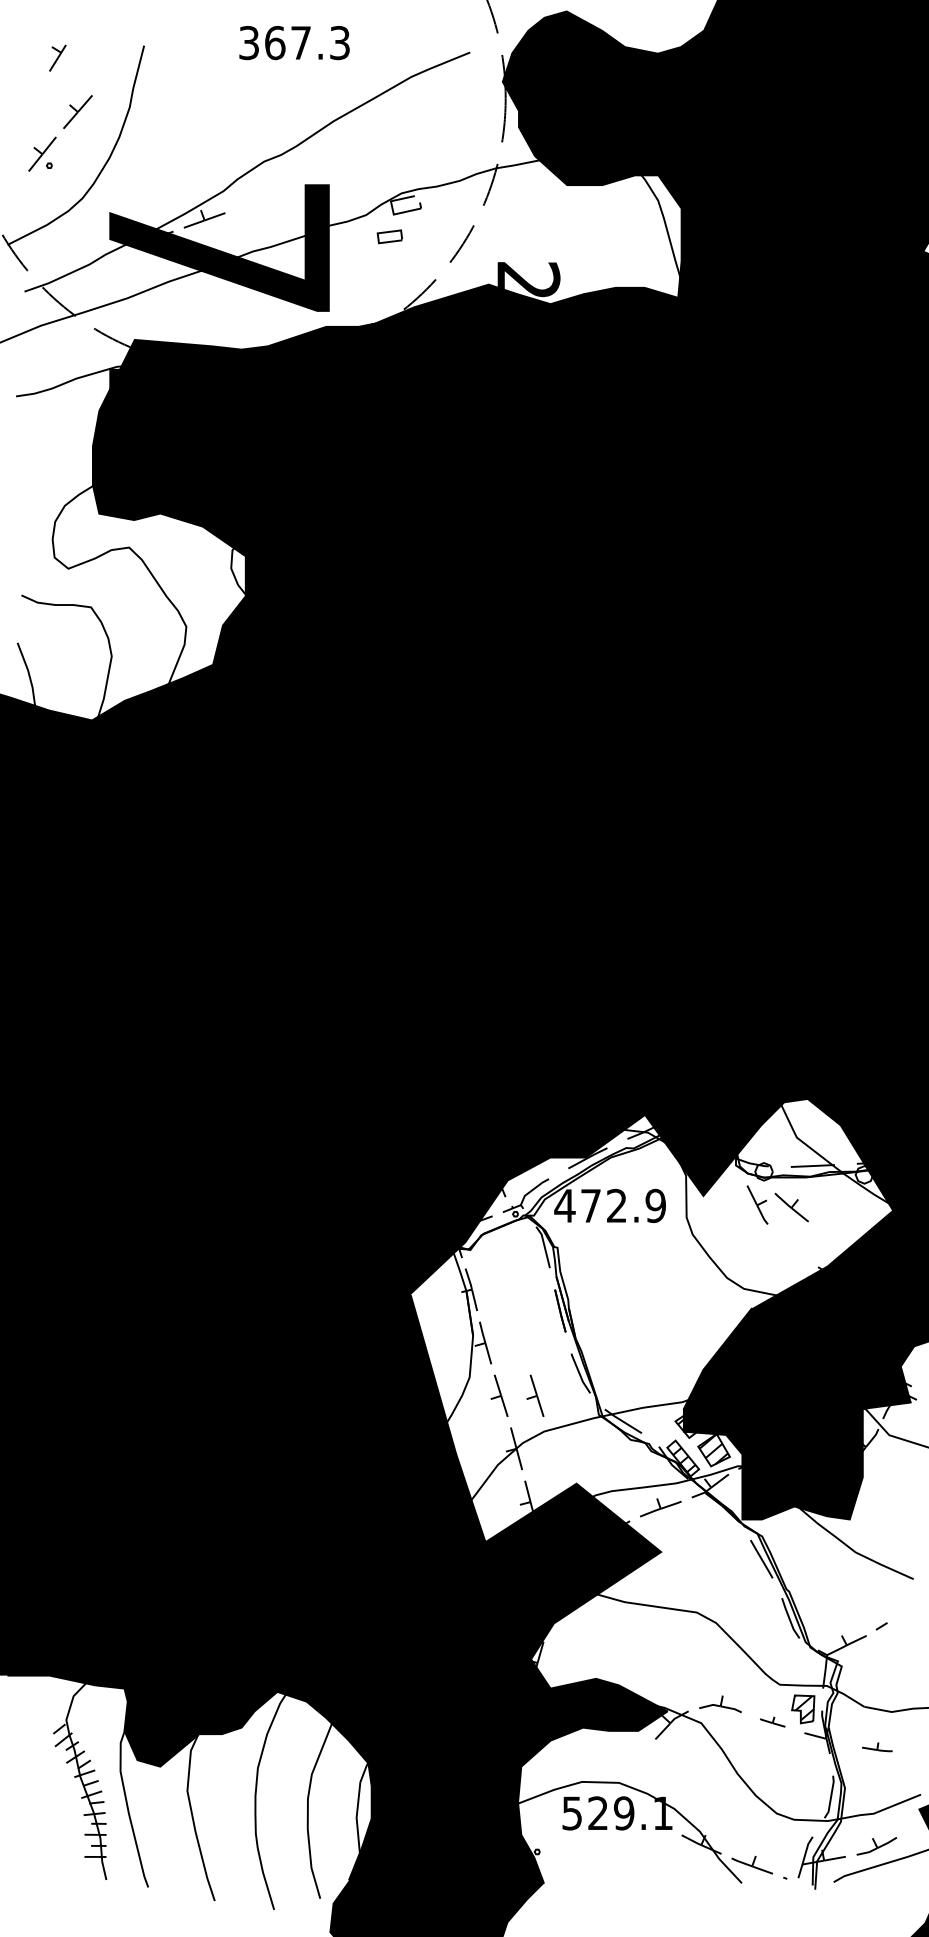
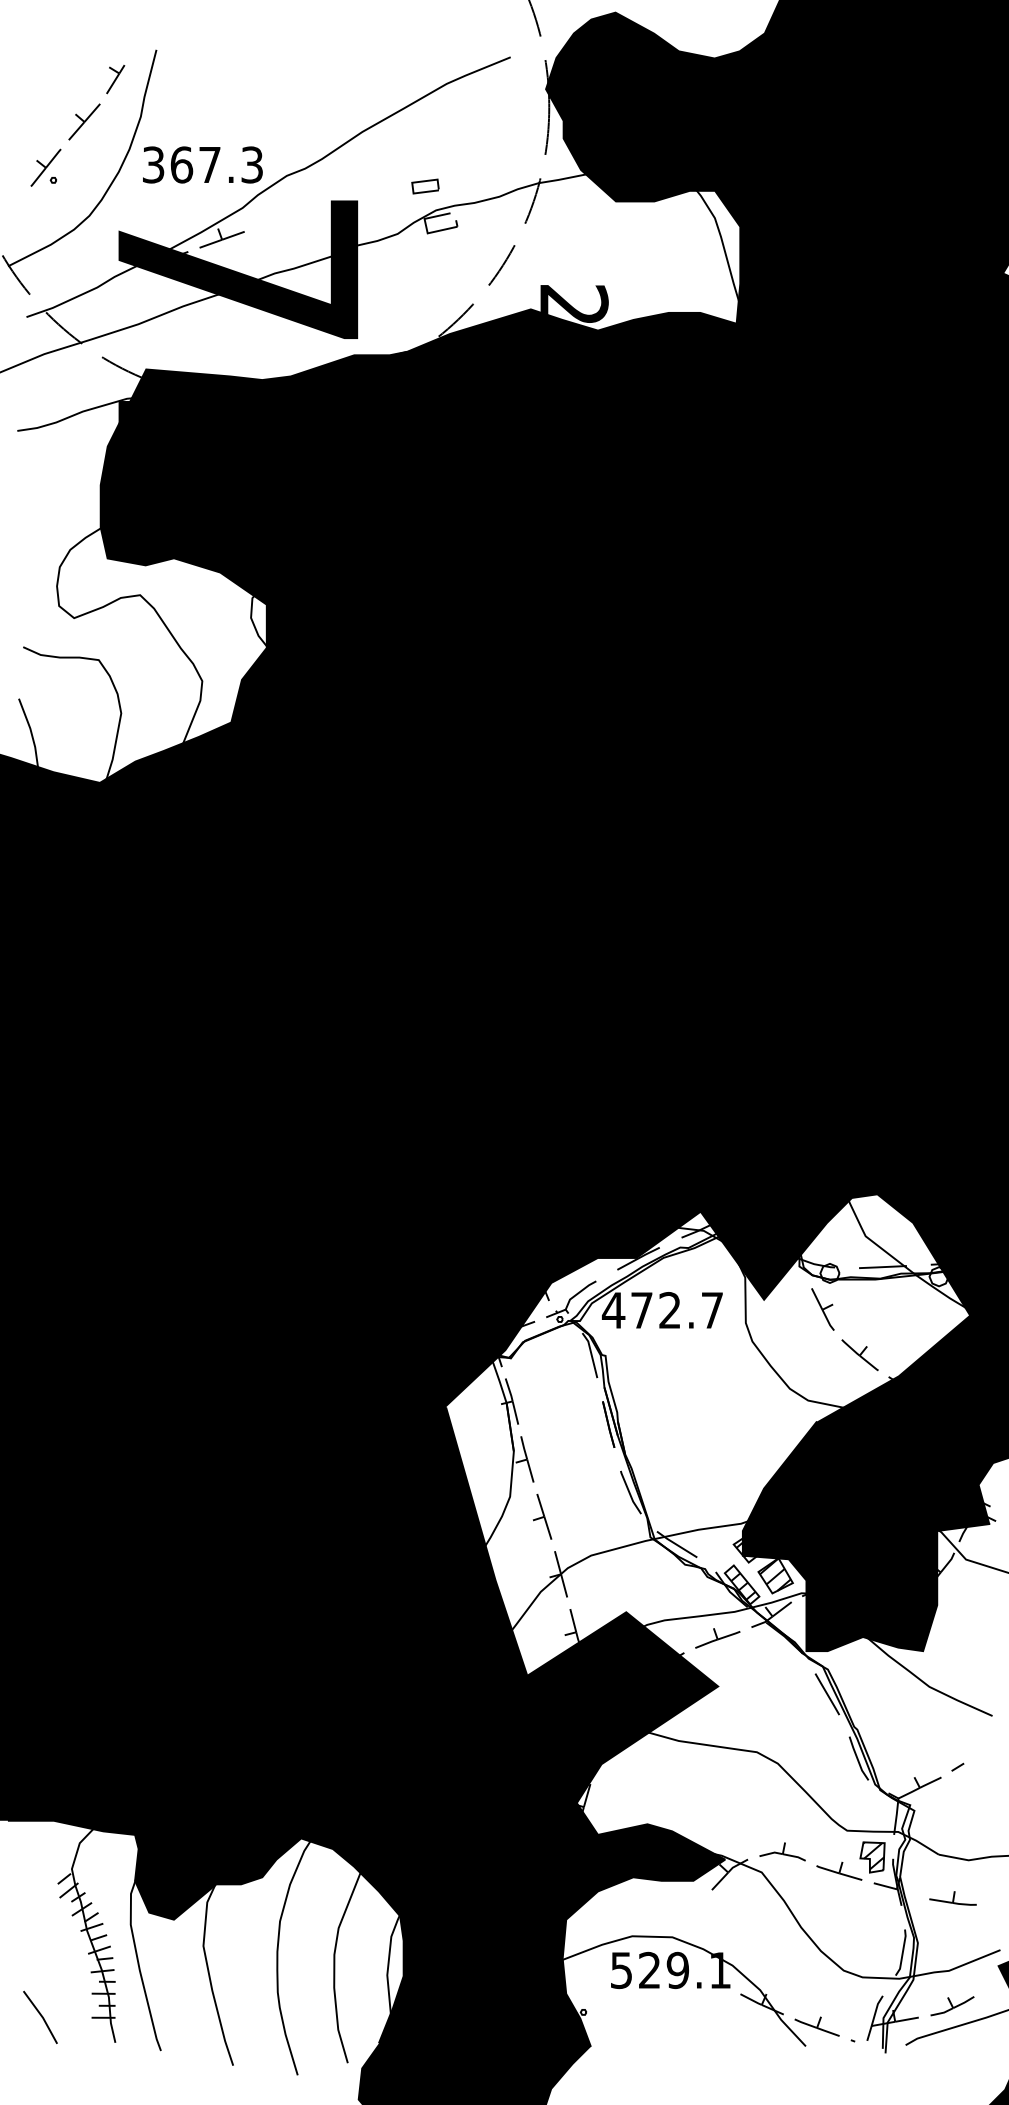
text: (294, 42) -> (202, 164), moved
part: (57, 58) -> (115, 79), moved
line: (389, 233) -> (424, 182), moved
text: (655, 1205) -> (712, 1310), 472.9 -> 472.7
part: (791, 1207) -> (859, 1355), moved
part: (535, 1395) -> (581, 1516), removed
part: (772, 1721) -> (839, 1870), size x1.67
part: (876, 1747) -> (952, 1898), size x1.43
line: (37, 1855) -> (40, 2016), added

